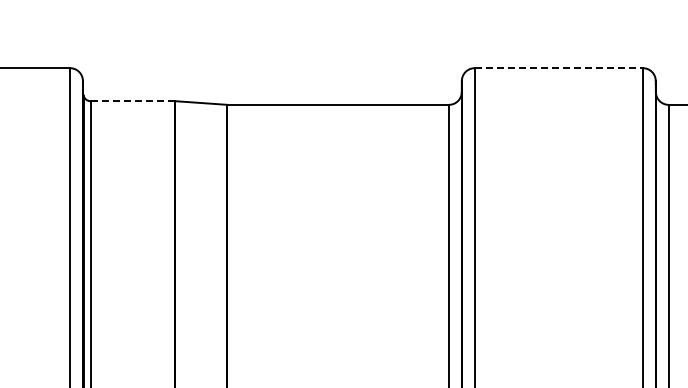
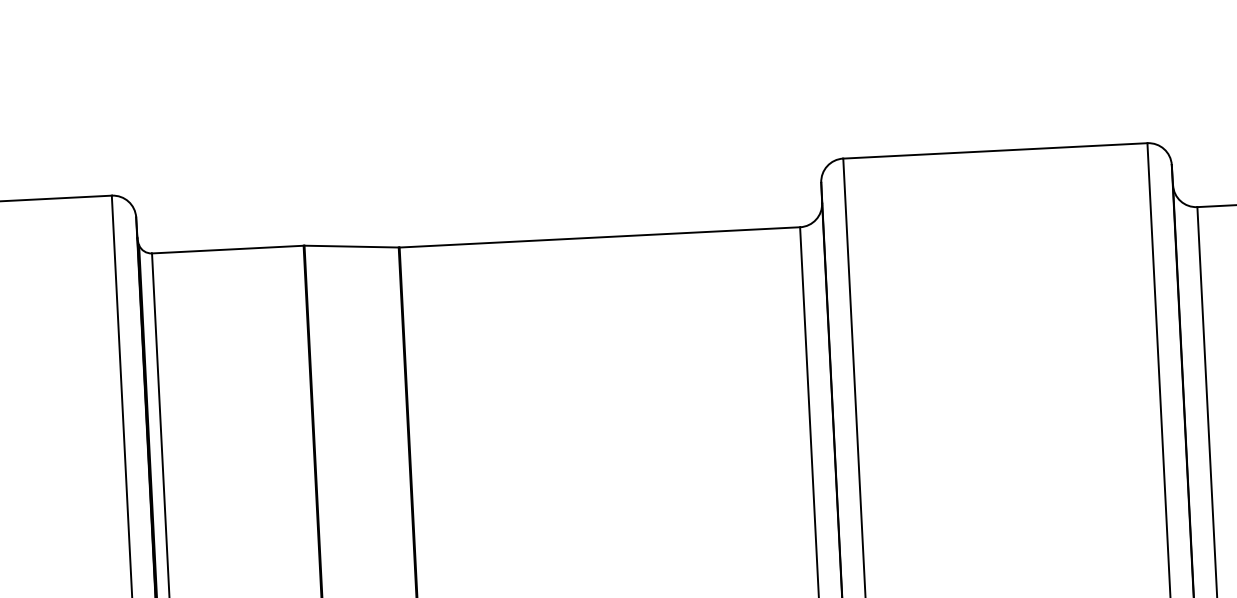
line: (559, 68) -> (996, 151), dashed -> solid
line: (132, 101) -> (227, 250), dashed -> solid

